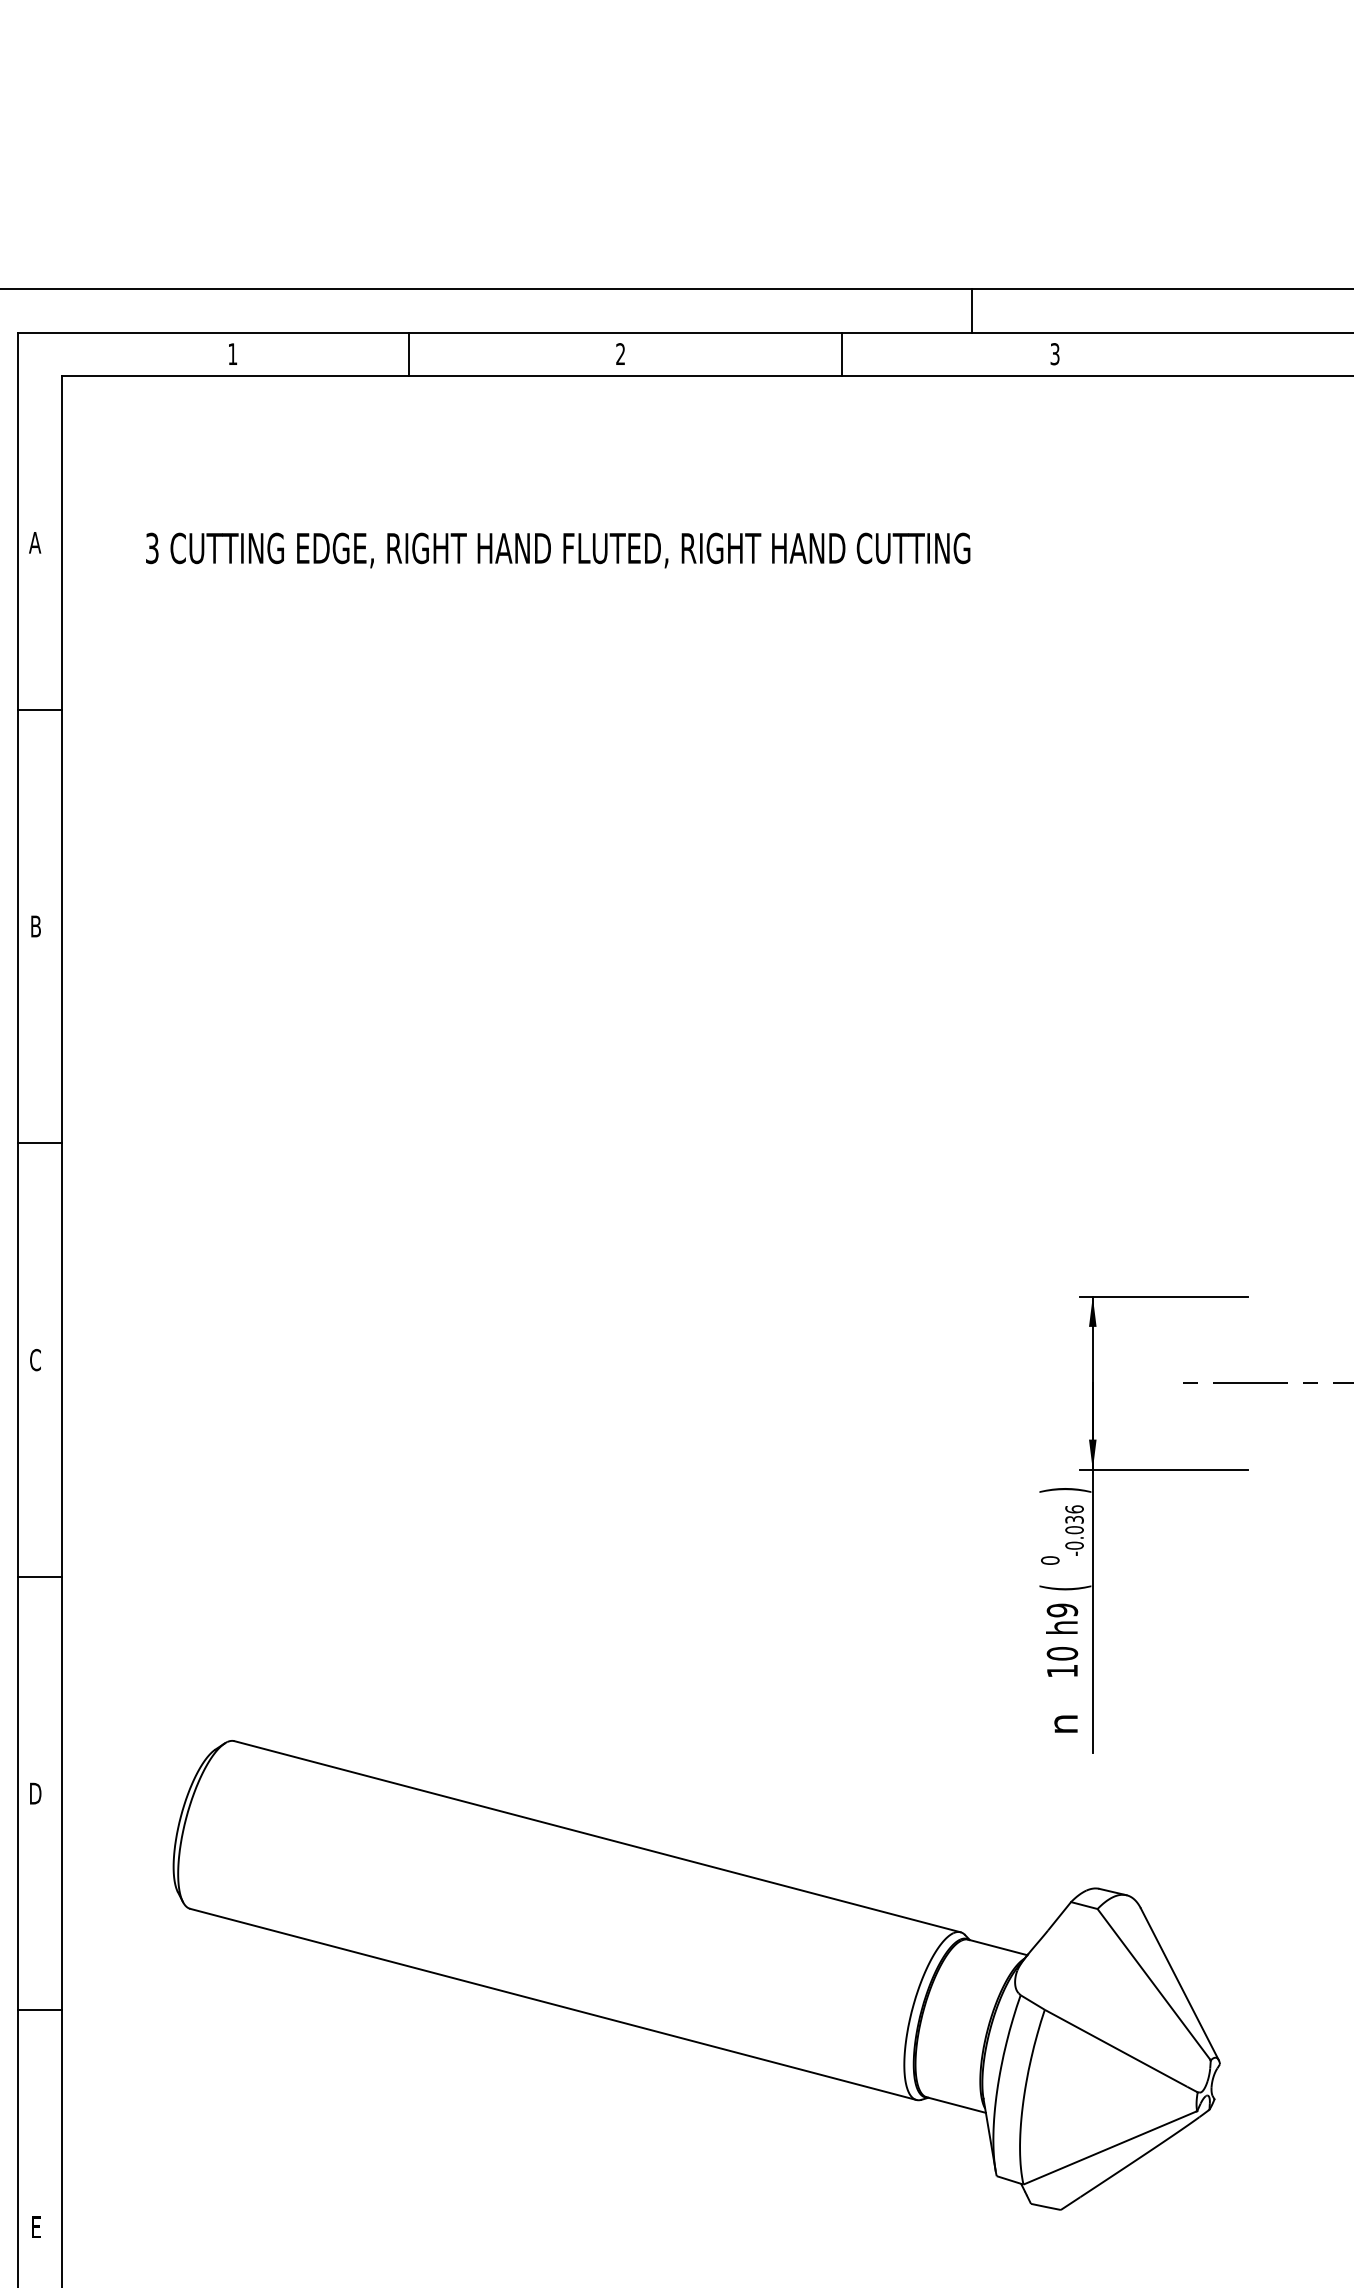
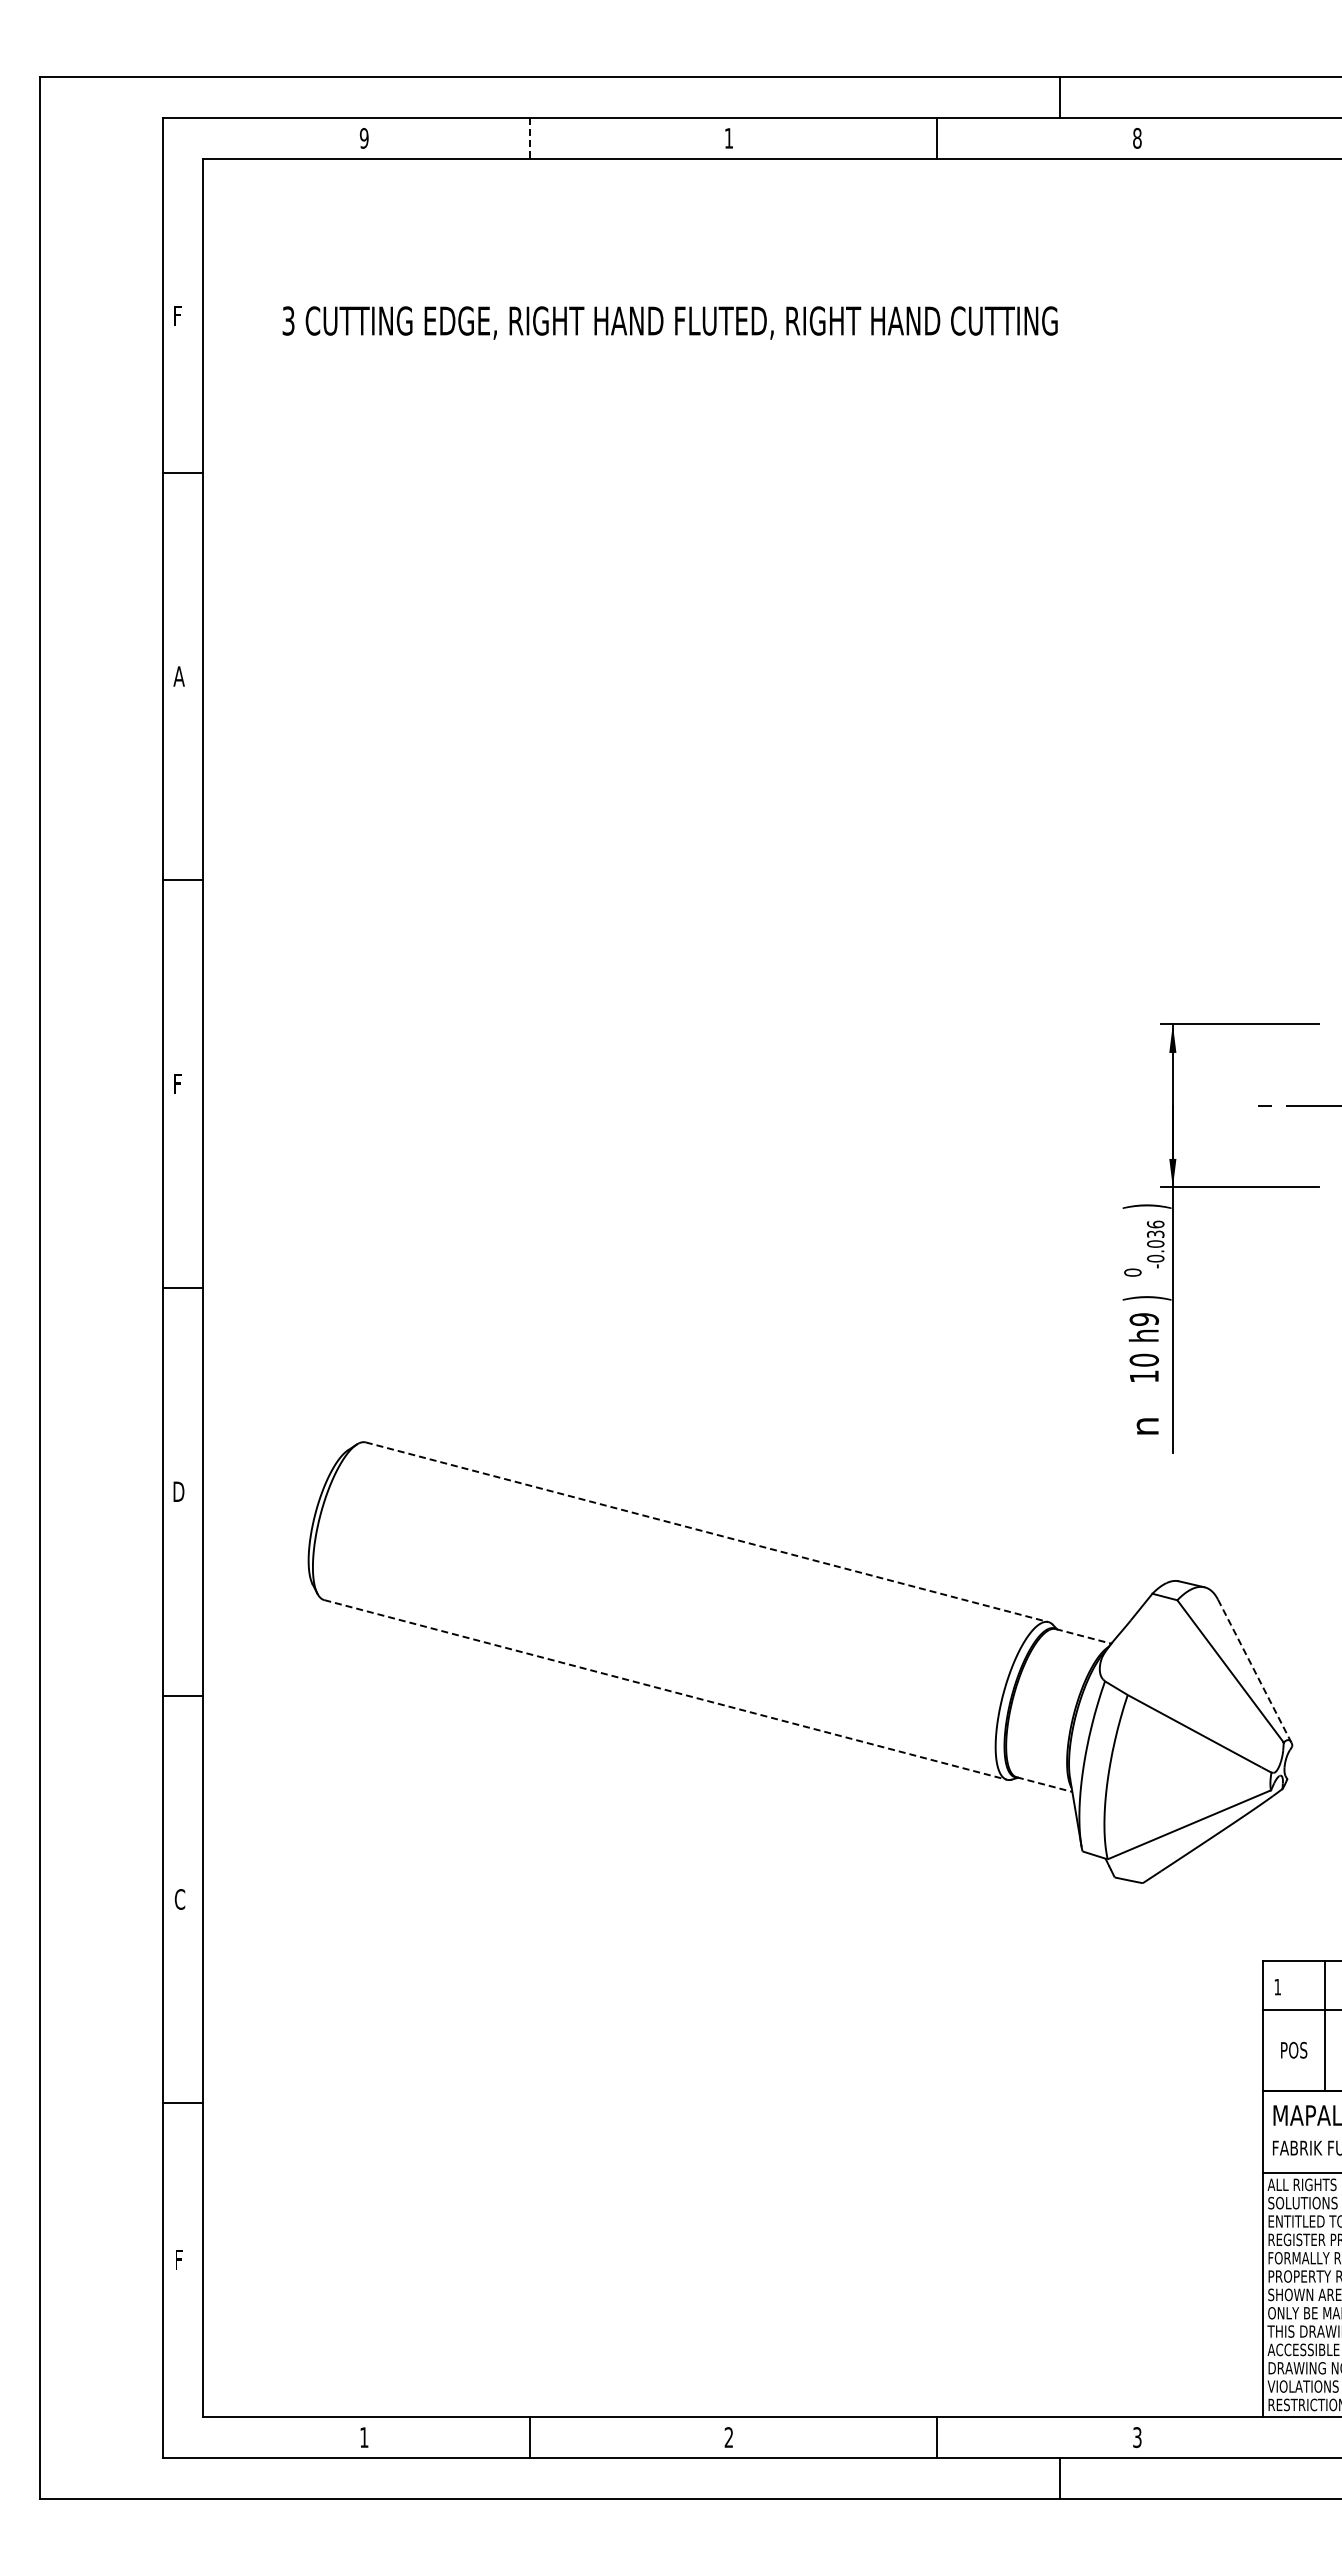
text: (620, 353) -> (728, 137), 2 -> 1
text: (231, 354) -> (363, 138), 1 -> 9
line: (408, 354) -> (529, 138), solid -> dashed
text: (1055, 354) -> (1137, 138), 3 -> 8
text: (35, 542) -> (178, 315), A -> F
text: (35, 926) -> (178, 676), B -> A
text: (35, 1359) -> (178, 1083), C -> F
text: (1064, 1588) -> (1146, 1298), ( -> )
line: (597, 1836) -> (707, 1532), solid -> dashed
line: (997, 1947) -> (1083, 1636), solid -> dashed
line: (1179, 1984) -> (1254, 1671), solid -> dashed
line: (553, 2003) -> (665, 1689), solid -> dashed
line: (956, 2104) -> (1044, 1784), solid -> dashed
text: (36, 2227) -> (179, 1899), E -> C

